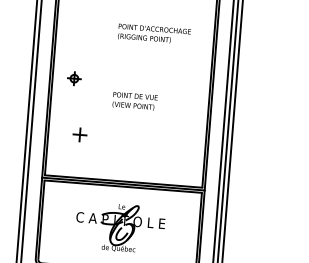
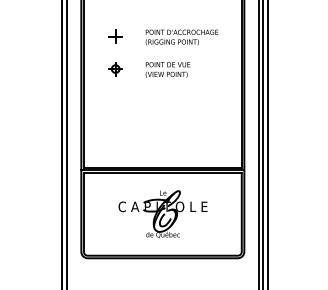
text: (153, 34) -> (181, 37), moved
part: (74, 79) -> (115, 69), moved
text: (134, 100) -> (167, 69), moved
part: (79, 134) -> (115, 36), moved

